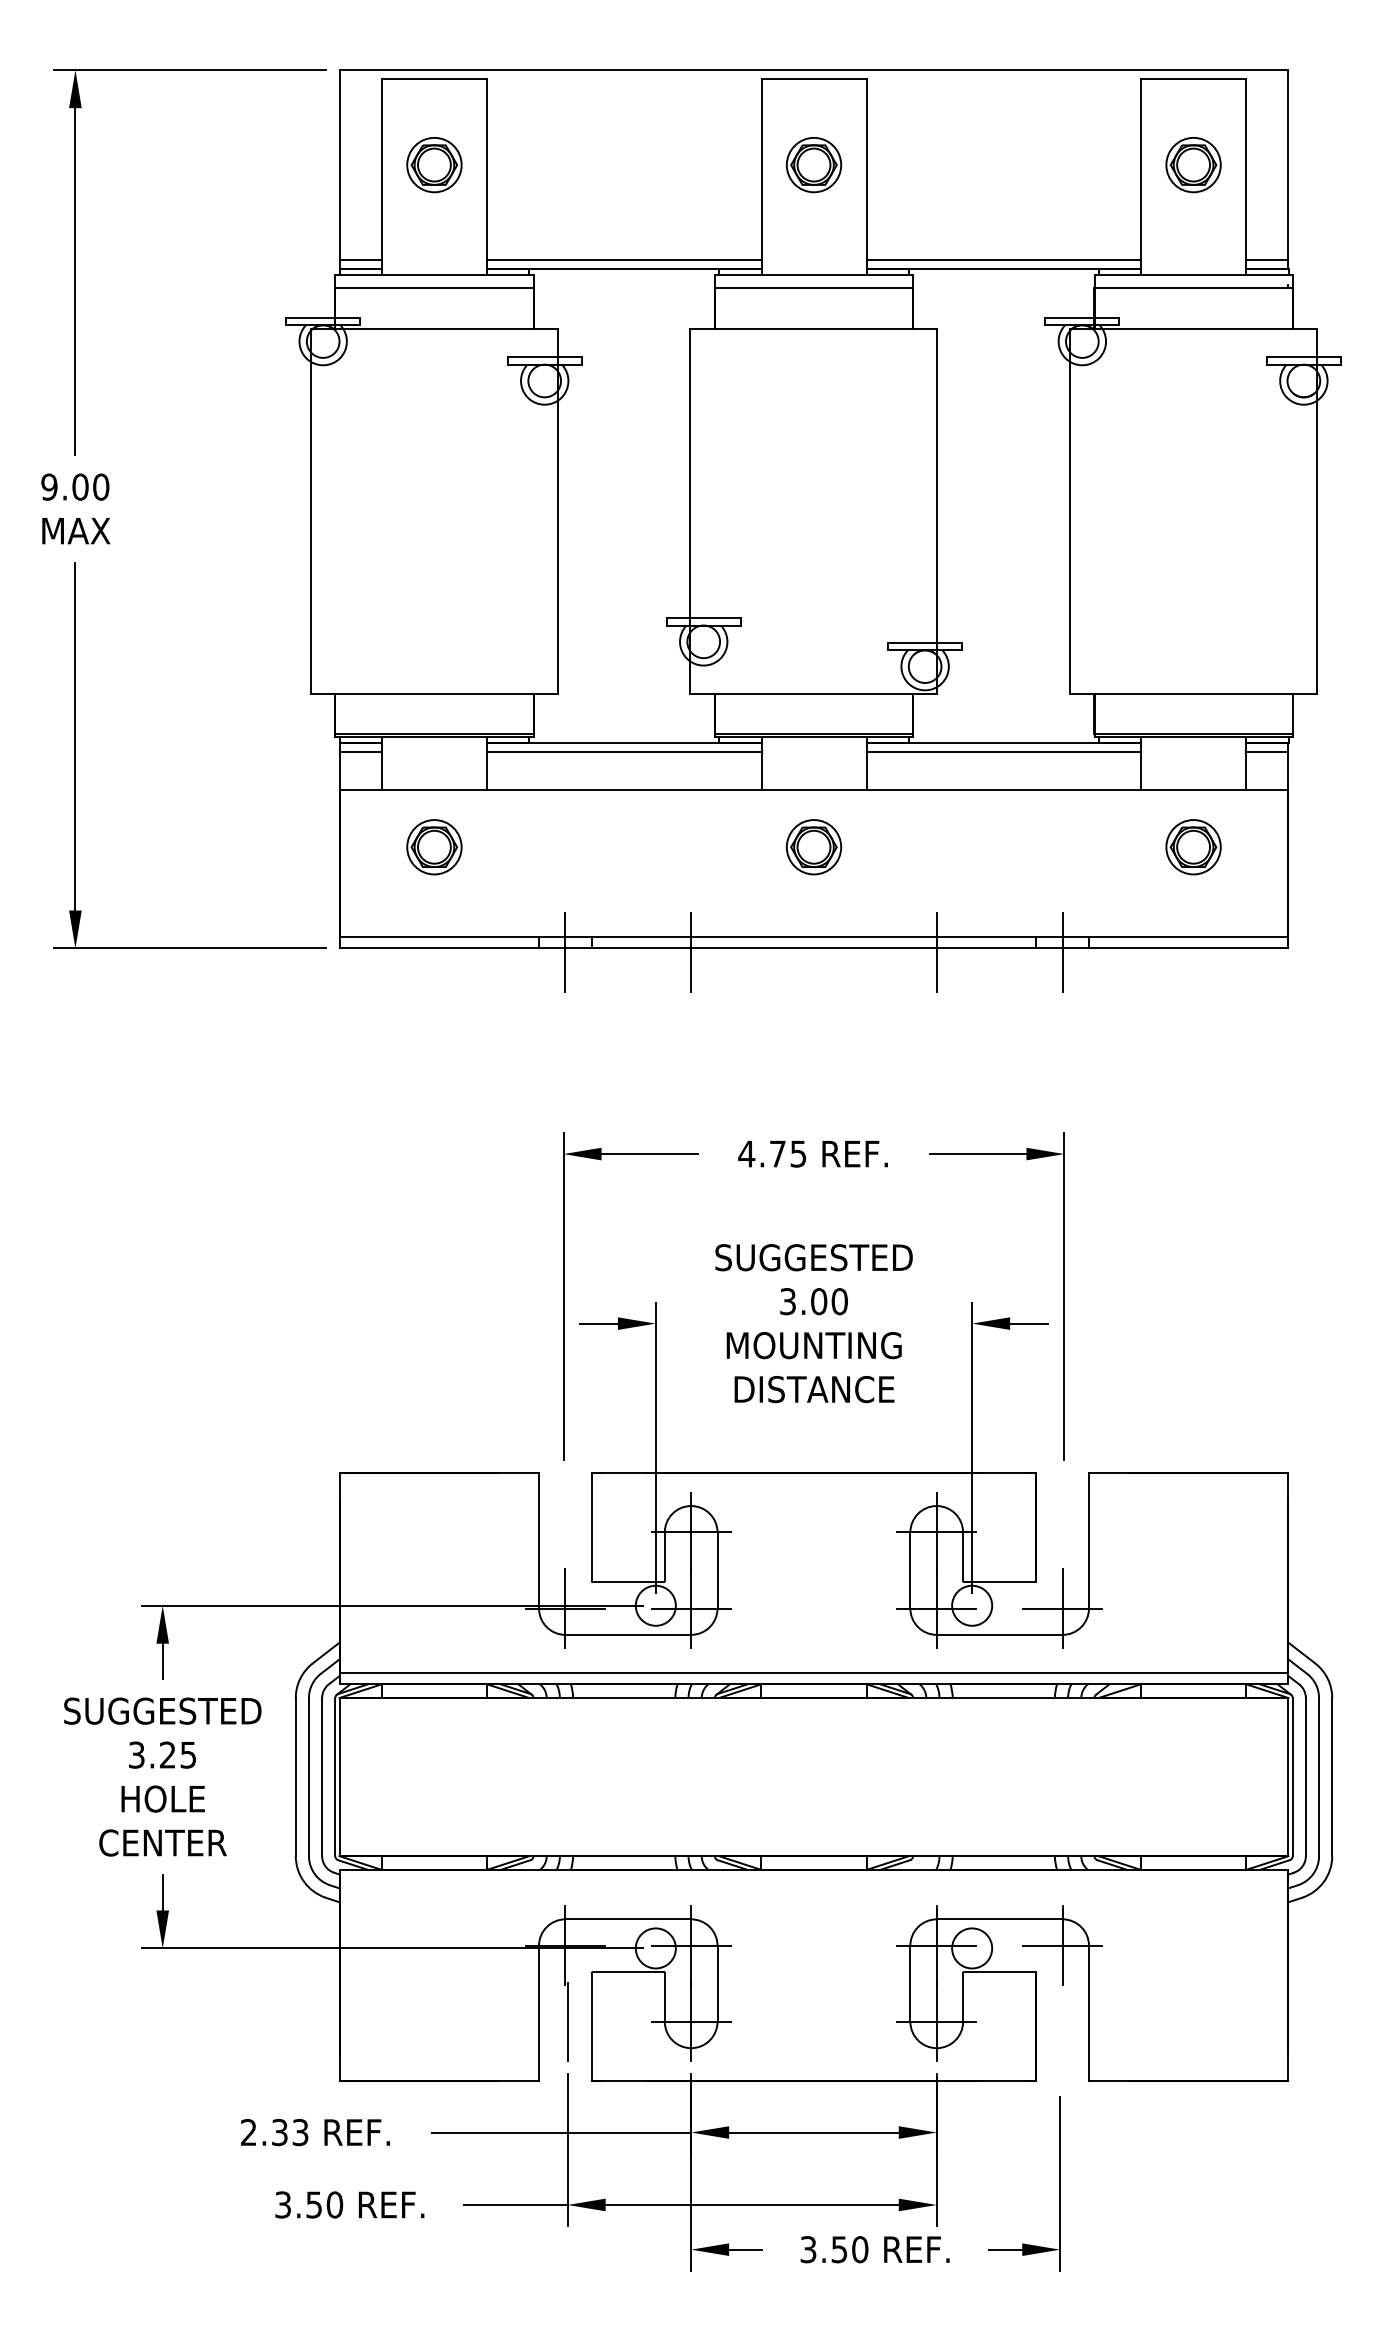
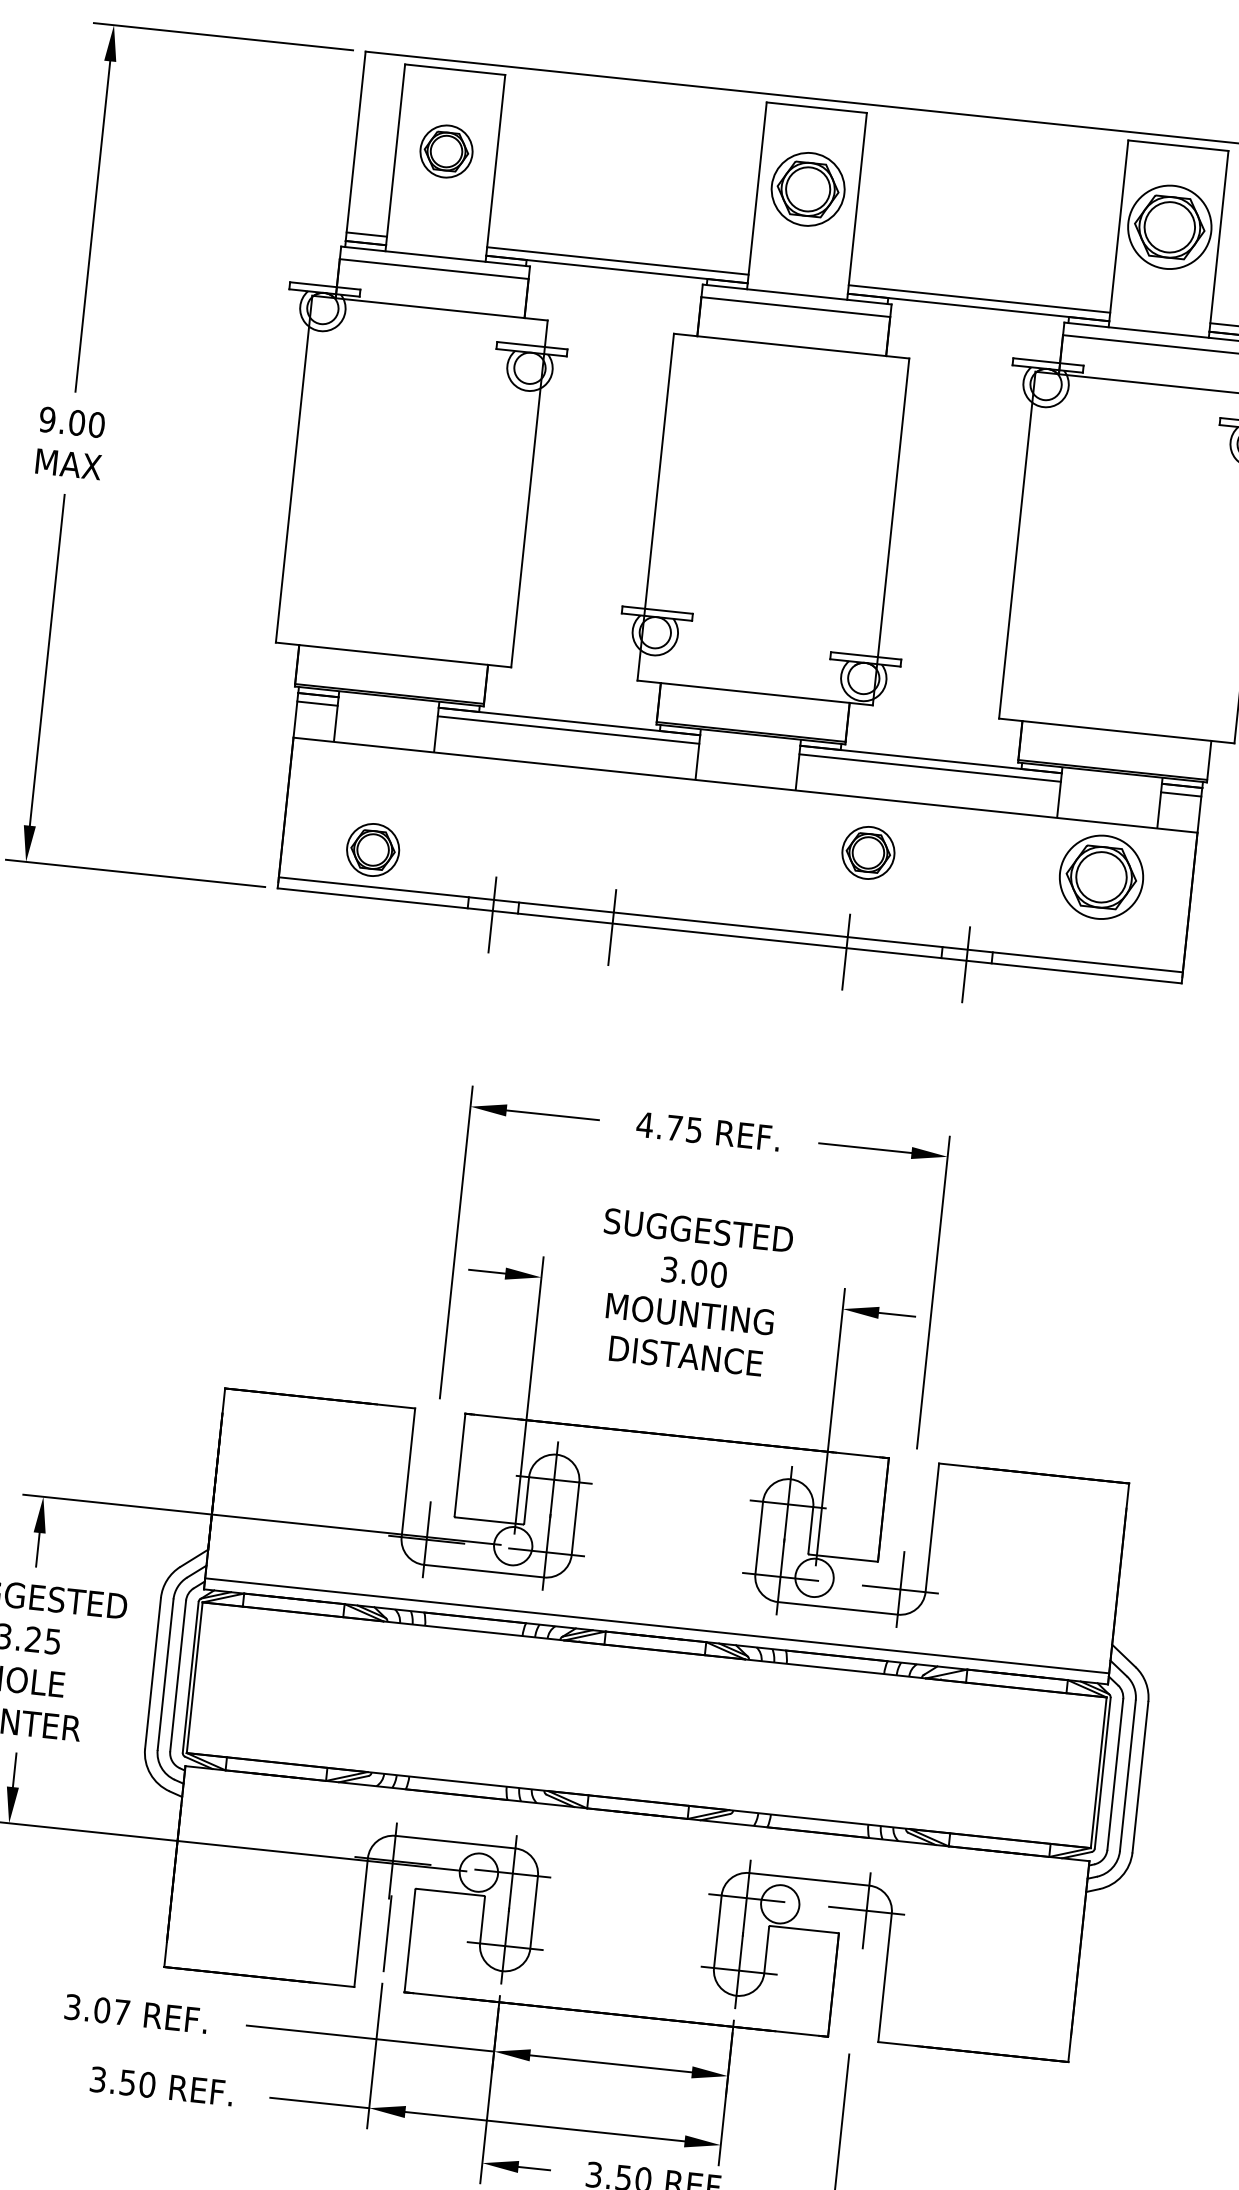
part: (813, 165) -> (807, 189), size x1.4
part: (1193, 165) -> (1169, 227), size x1.6
part: (434, 847) -> (373, 850), moved
part: (813, 847) -> (867, 853), moved
part: (1193, 847) -> (1101, 877), size x1.6
text: (274, 2132) -> (97, 2009), 2.33 -> 3.07

